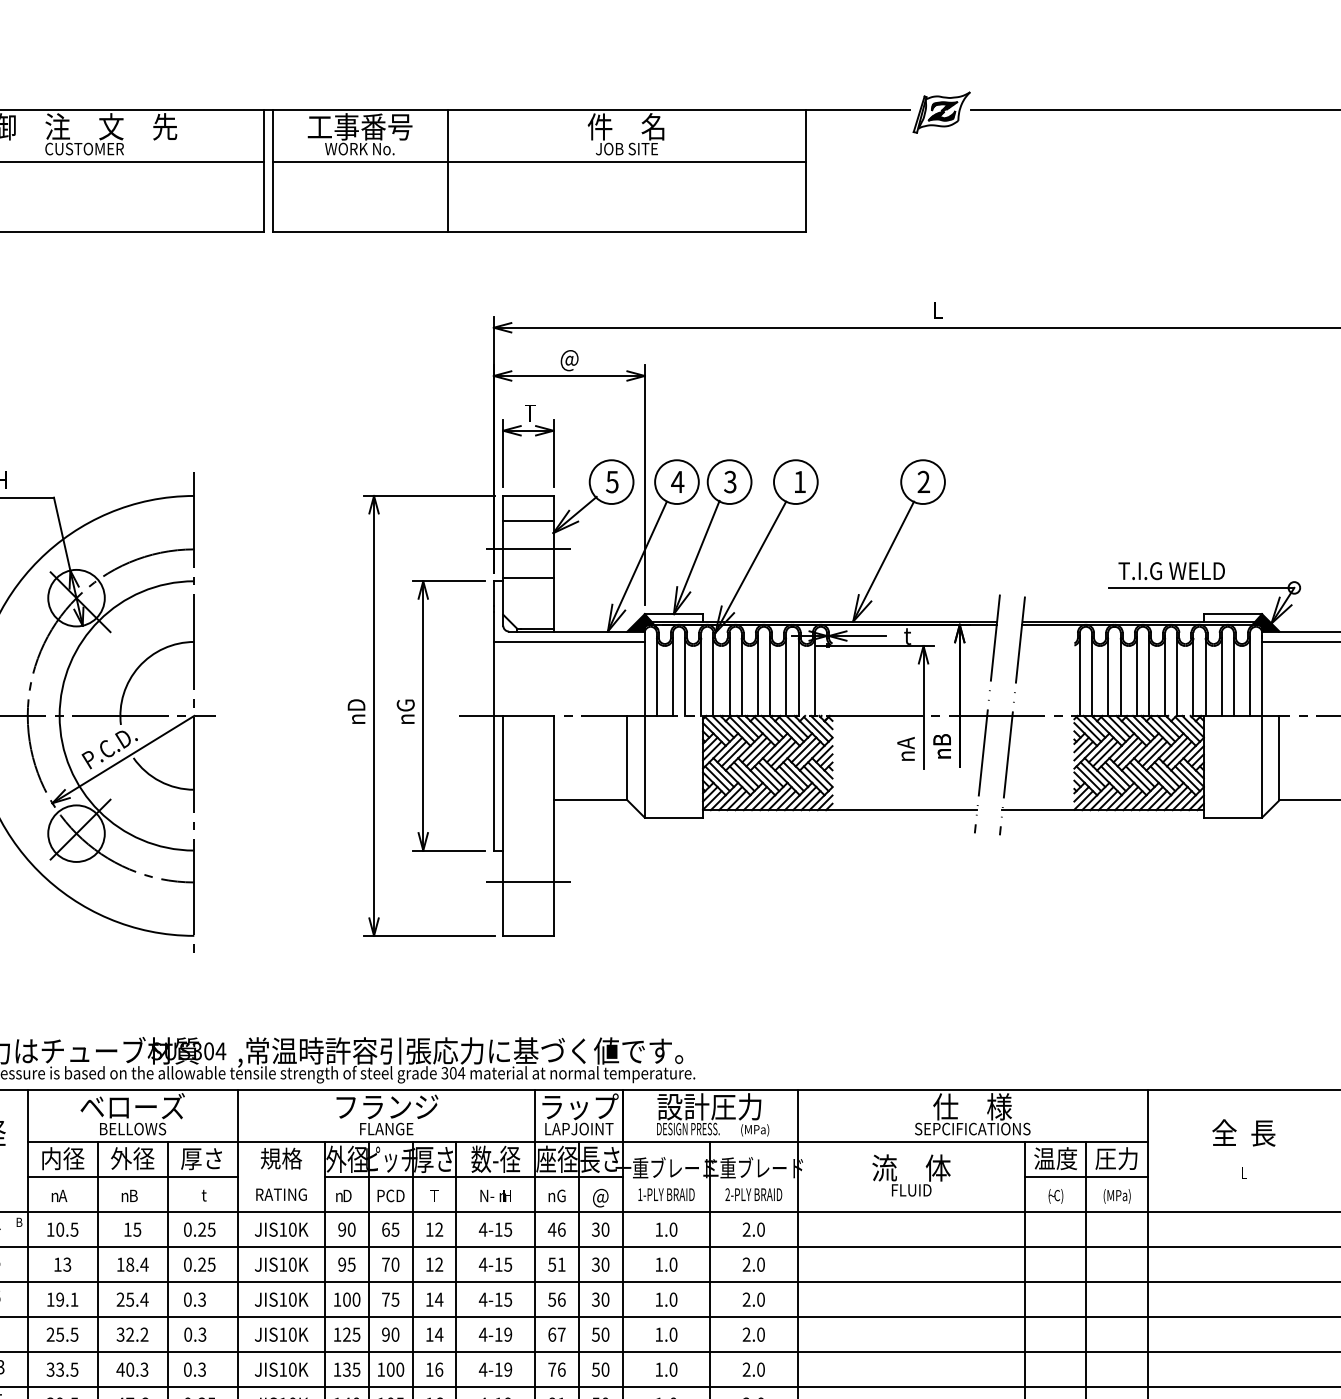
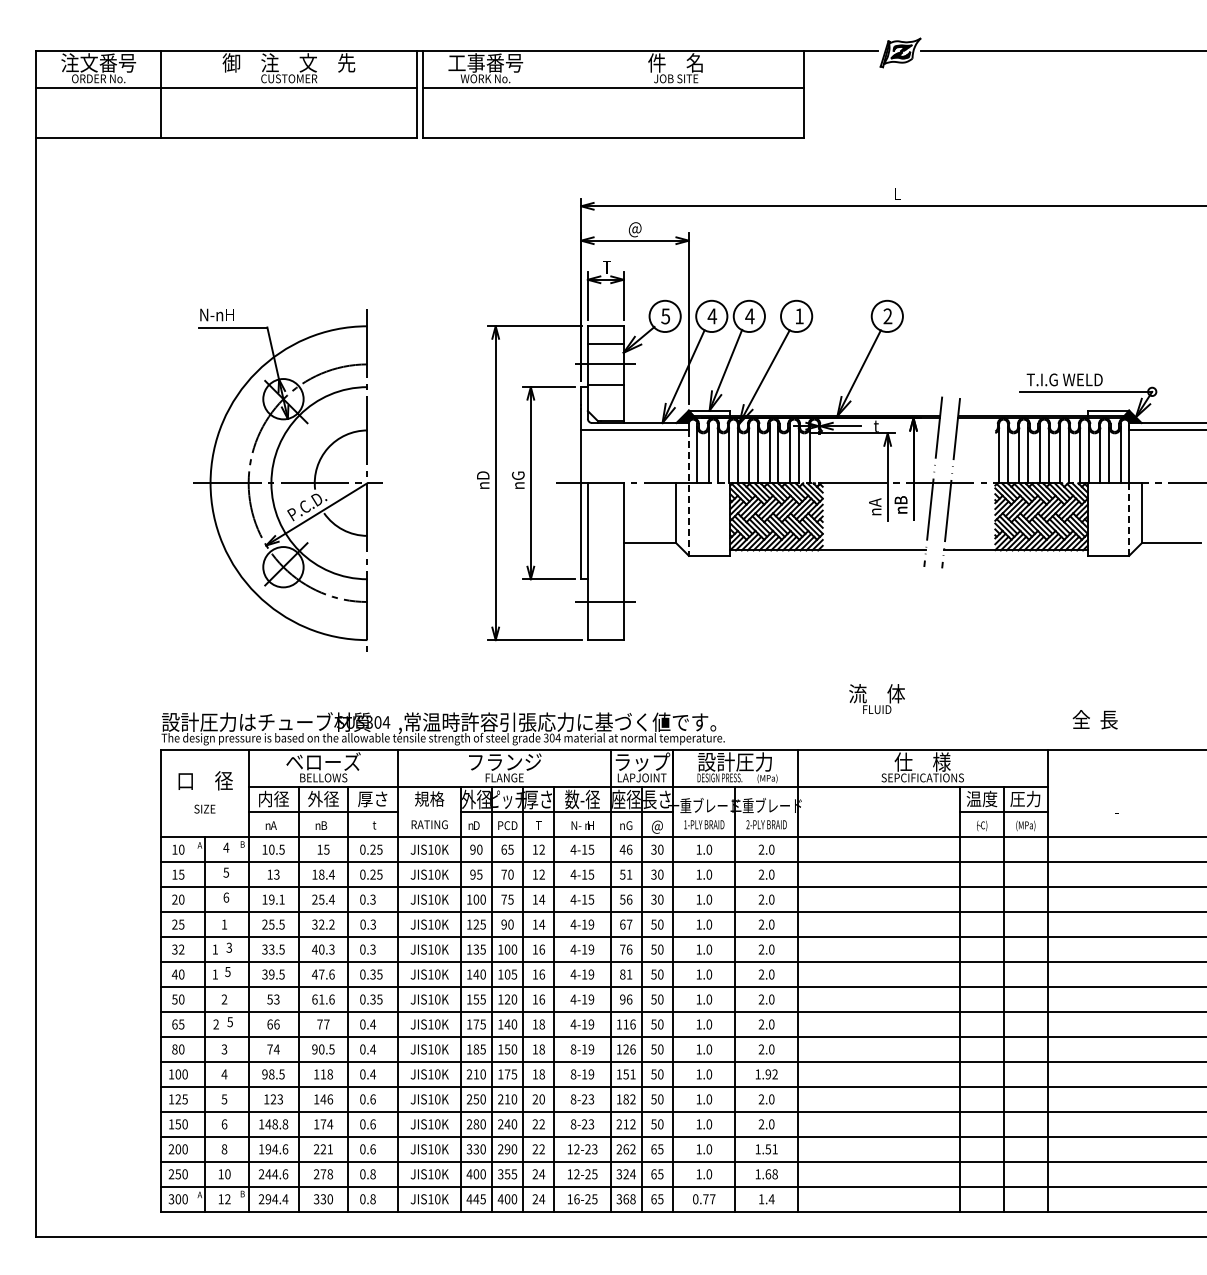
line: (448, 171) -> (548, 94), removed
text: (729, 482) -> (749, 316), 3 -> 4
line: (644, 730) -> (688, 493), solid -> dashed
line: (1262, 766) -> (1129, 519), solid -> dashed
text: (1242, 1132) -> (1094, 719), moved
text: (910, 1176) -> (876, 699), moved

